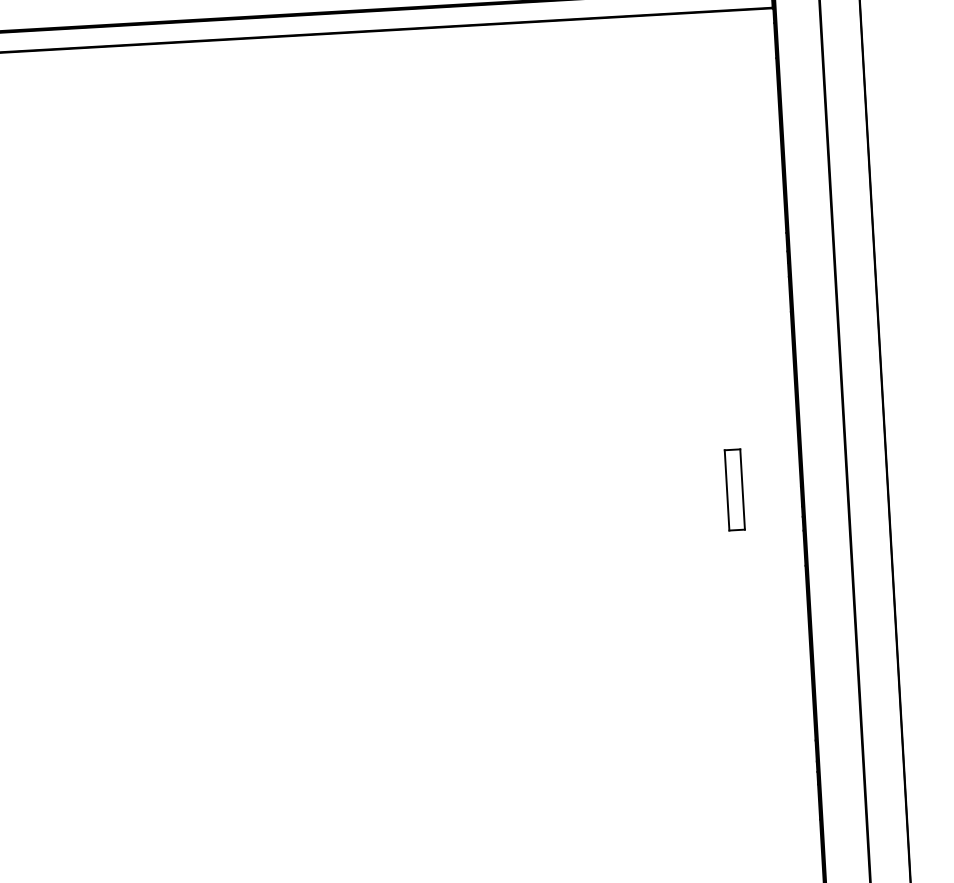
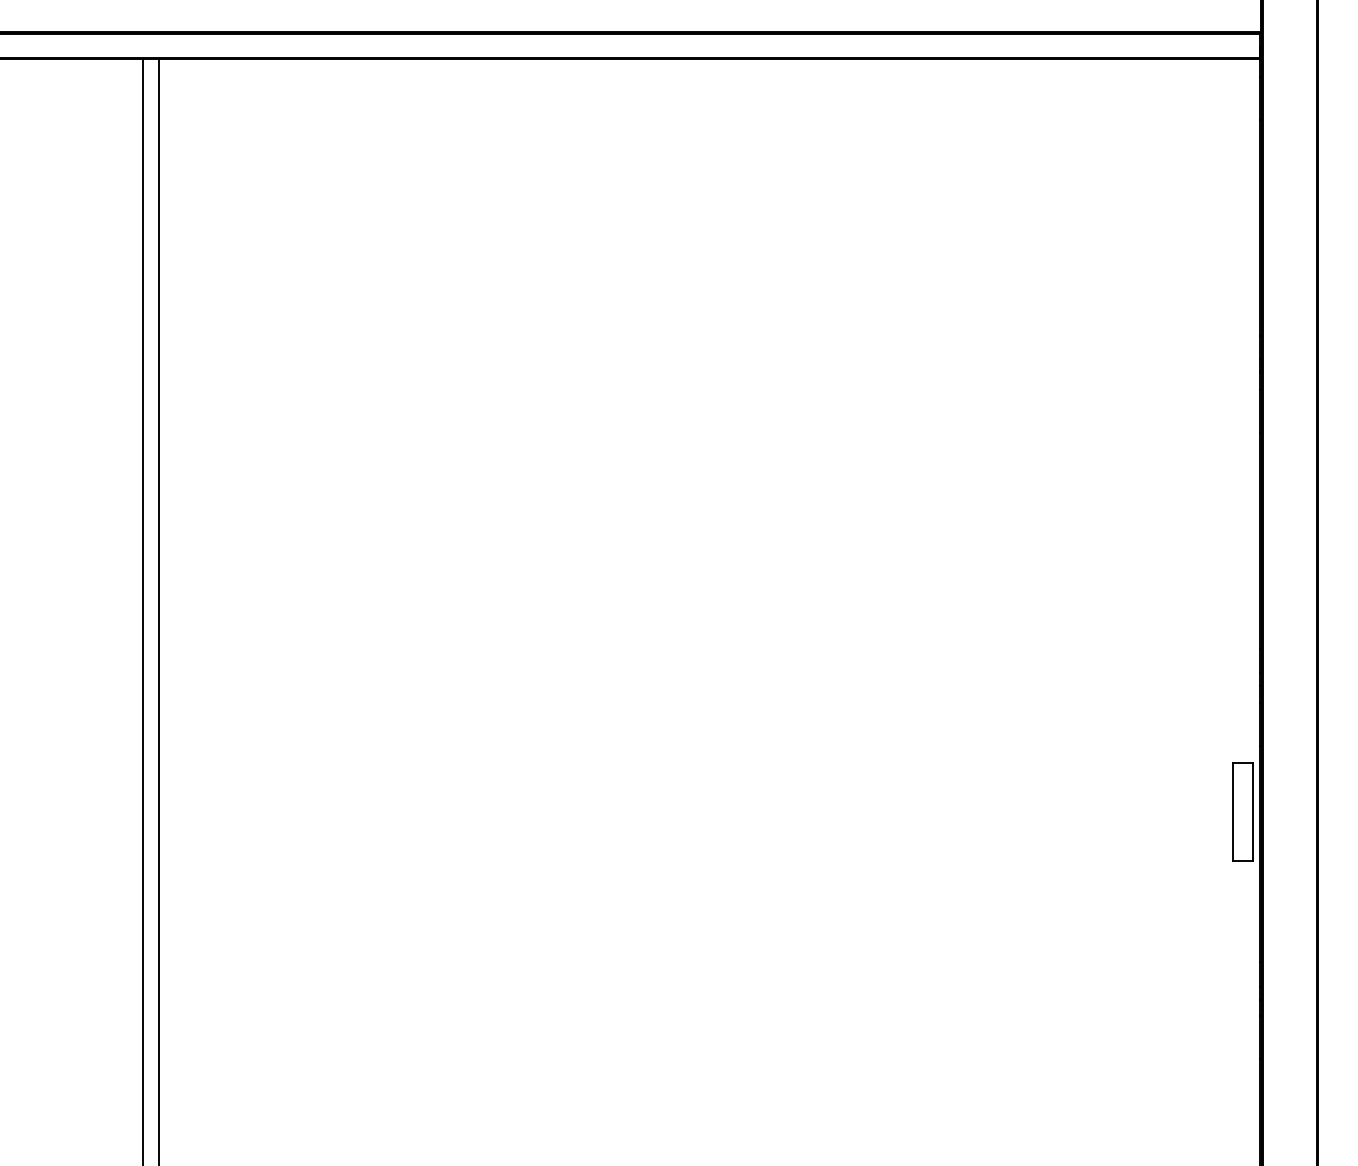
part: (734, 489) -> (1242, 811), moved

